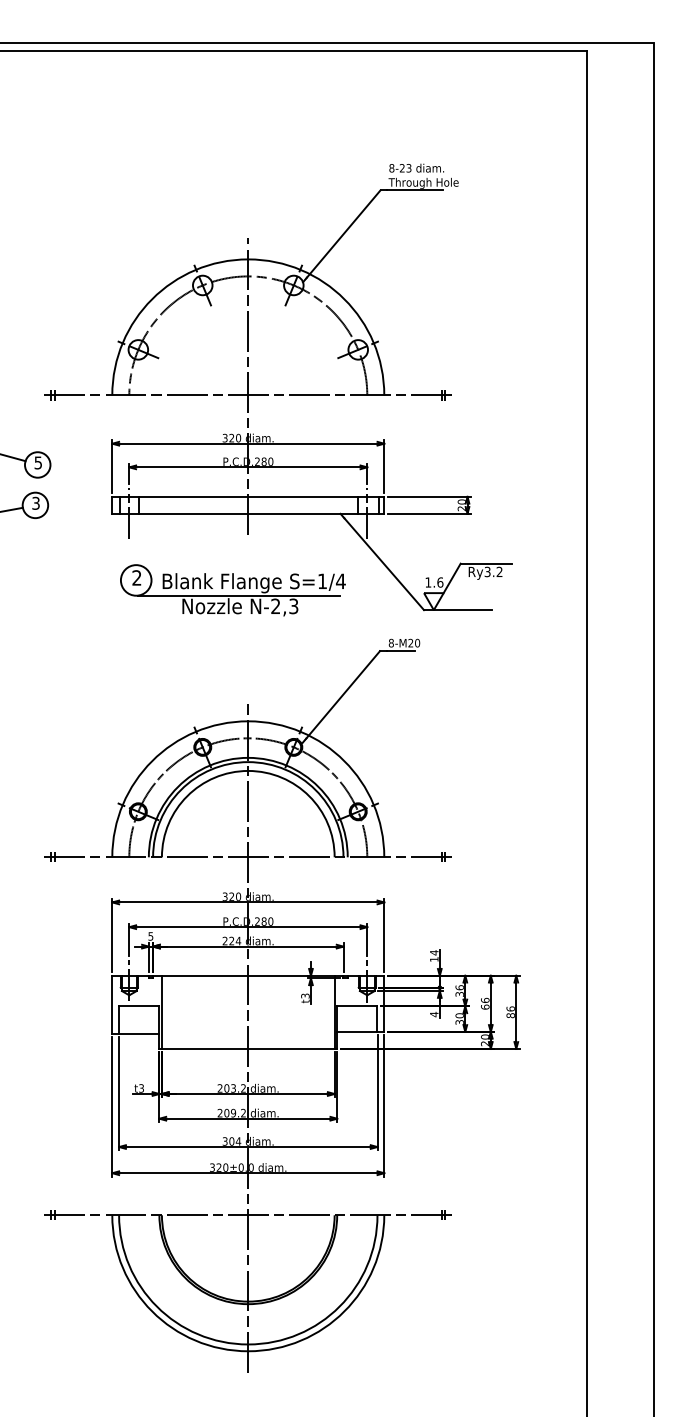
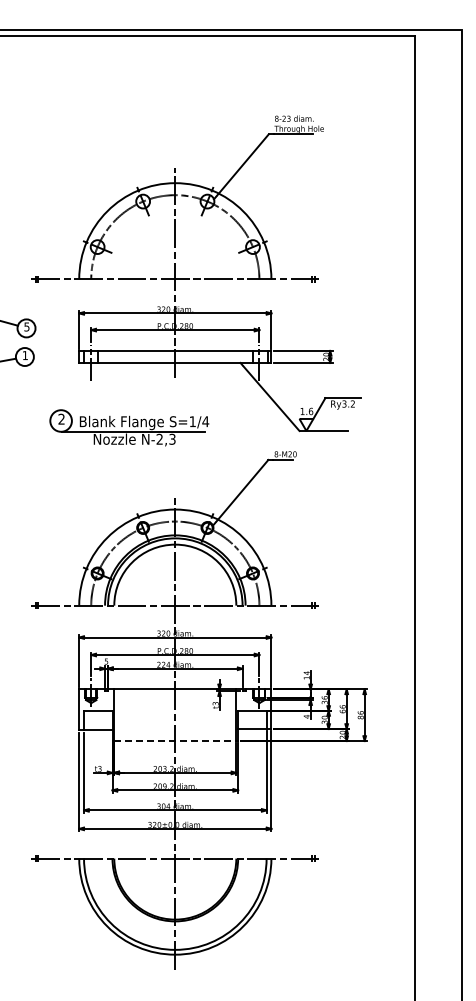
text: (34, 503) -> (24, 355), 3 -> 1
part: (232, 589) -> (129, 427), moved
line: (248, 1049) -> (175, 741), solid -> dashed

